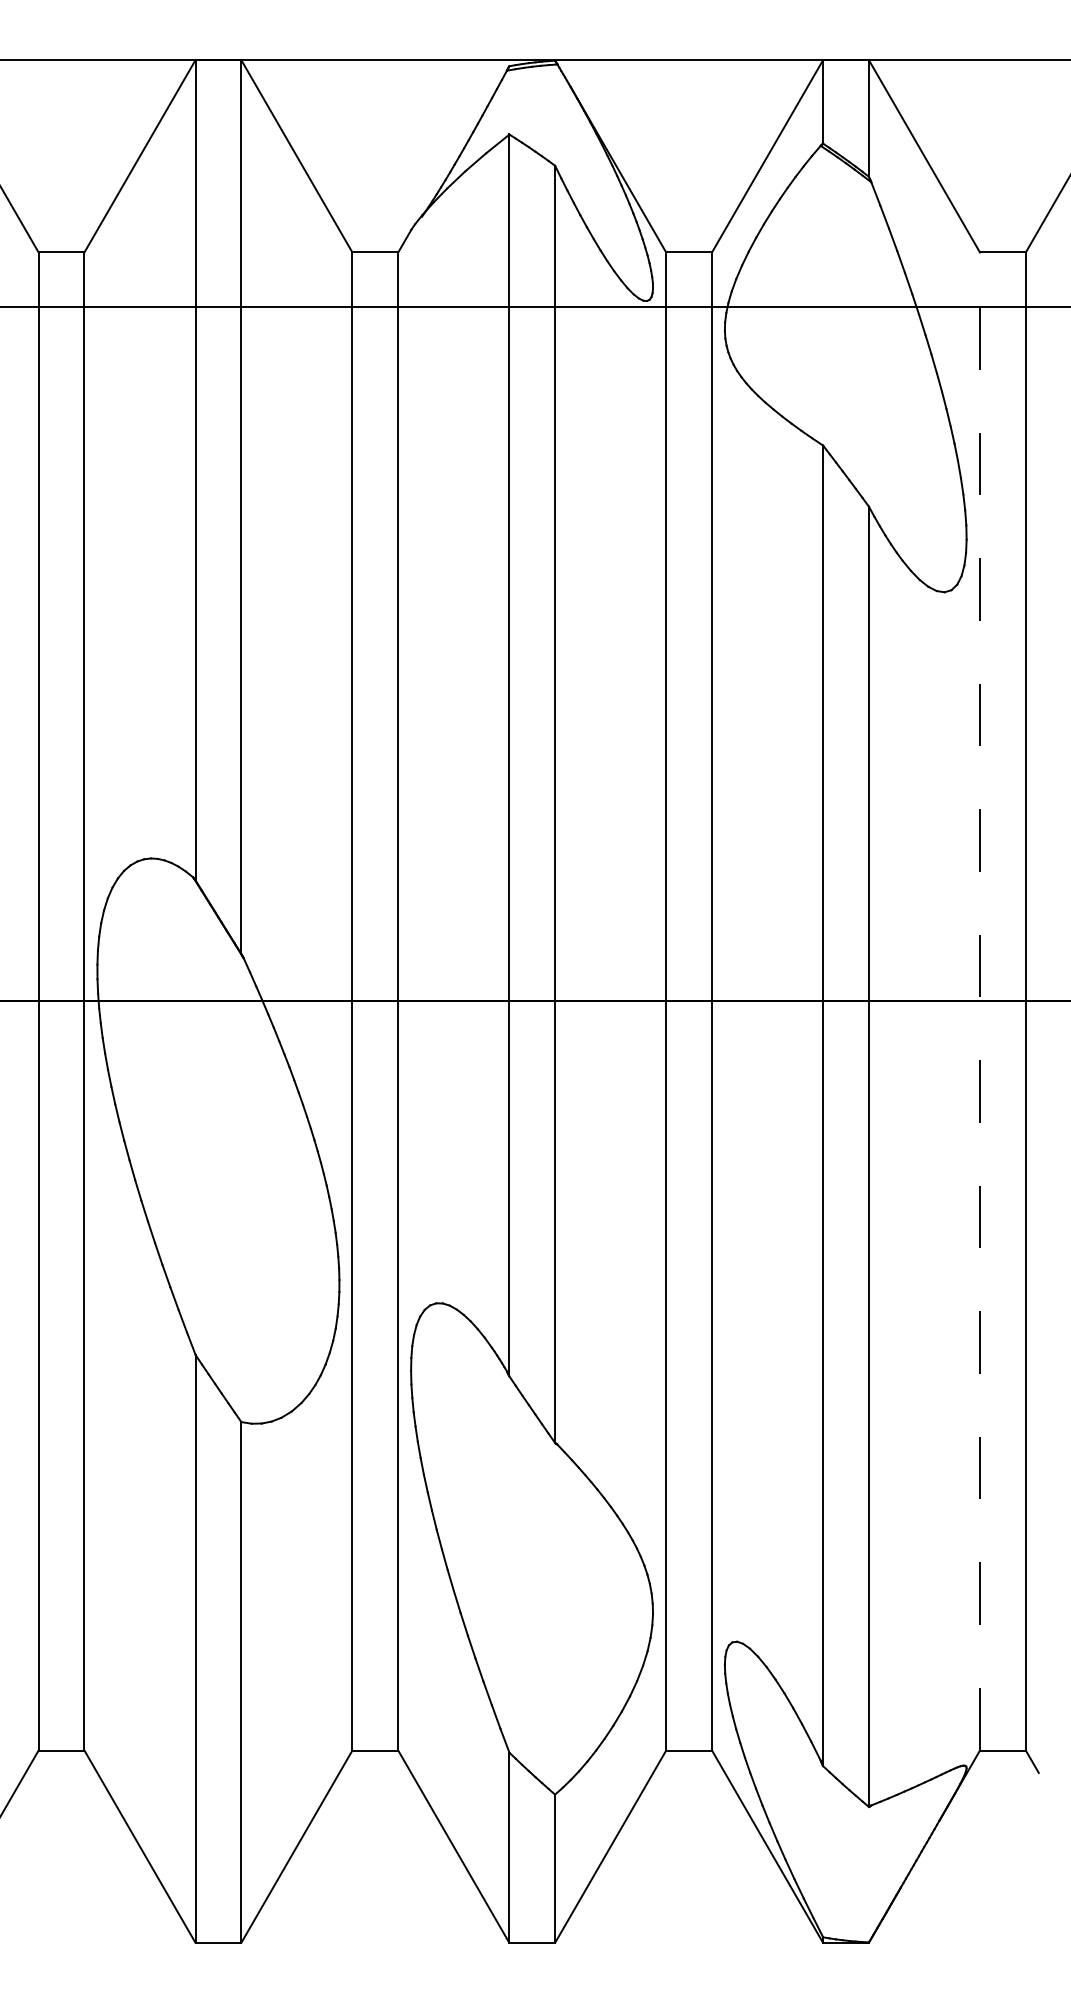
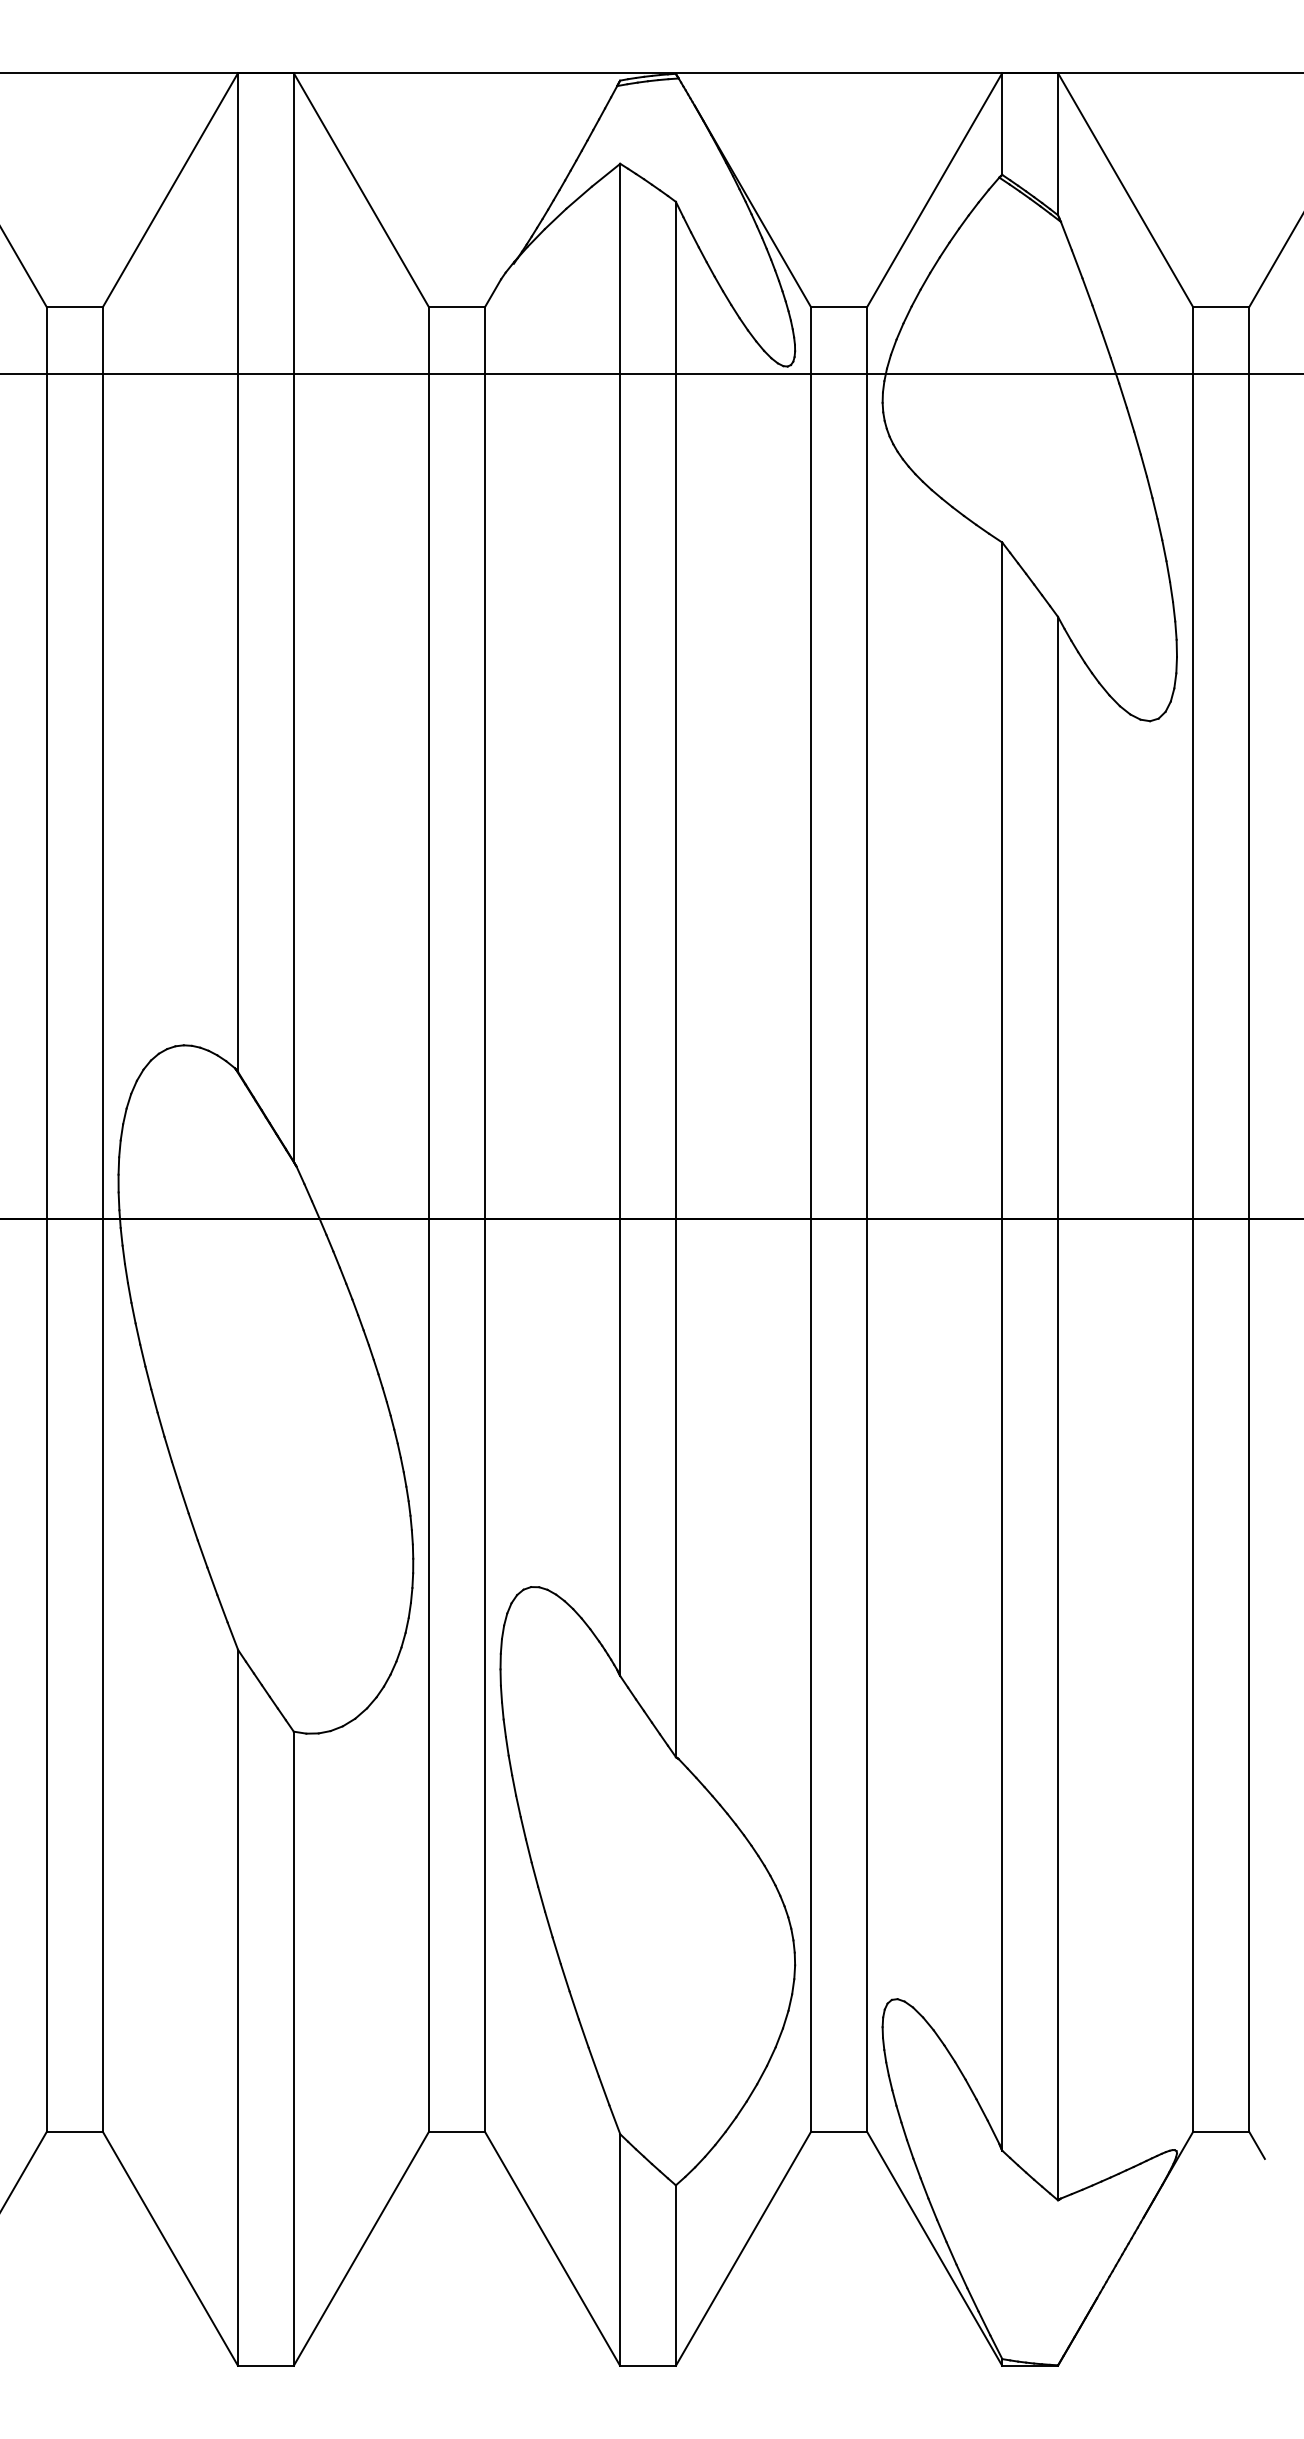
line: (980, 1001) -> (1193, 1219), dashed -> solid

